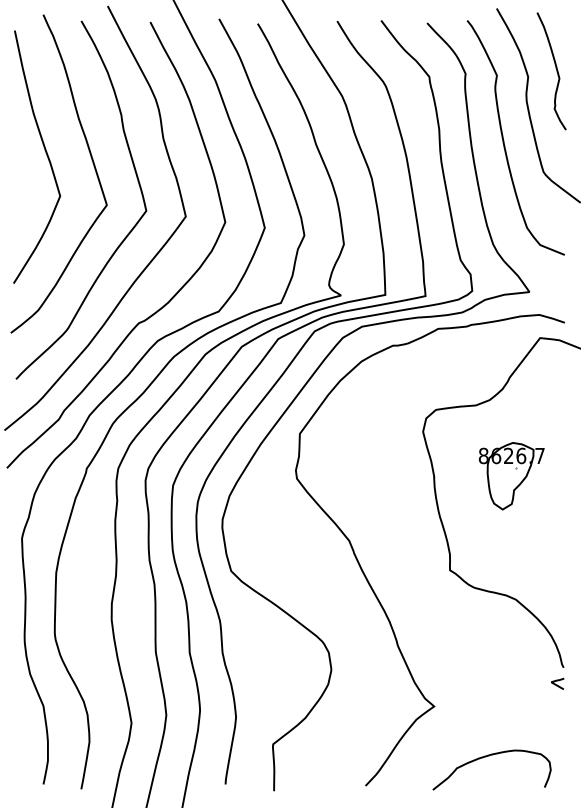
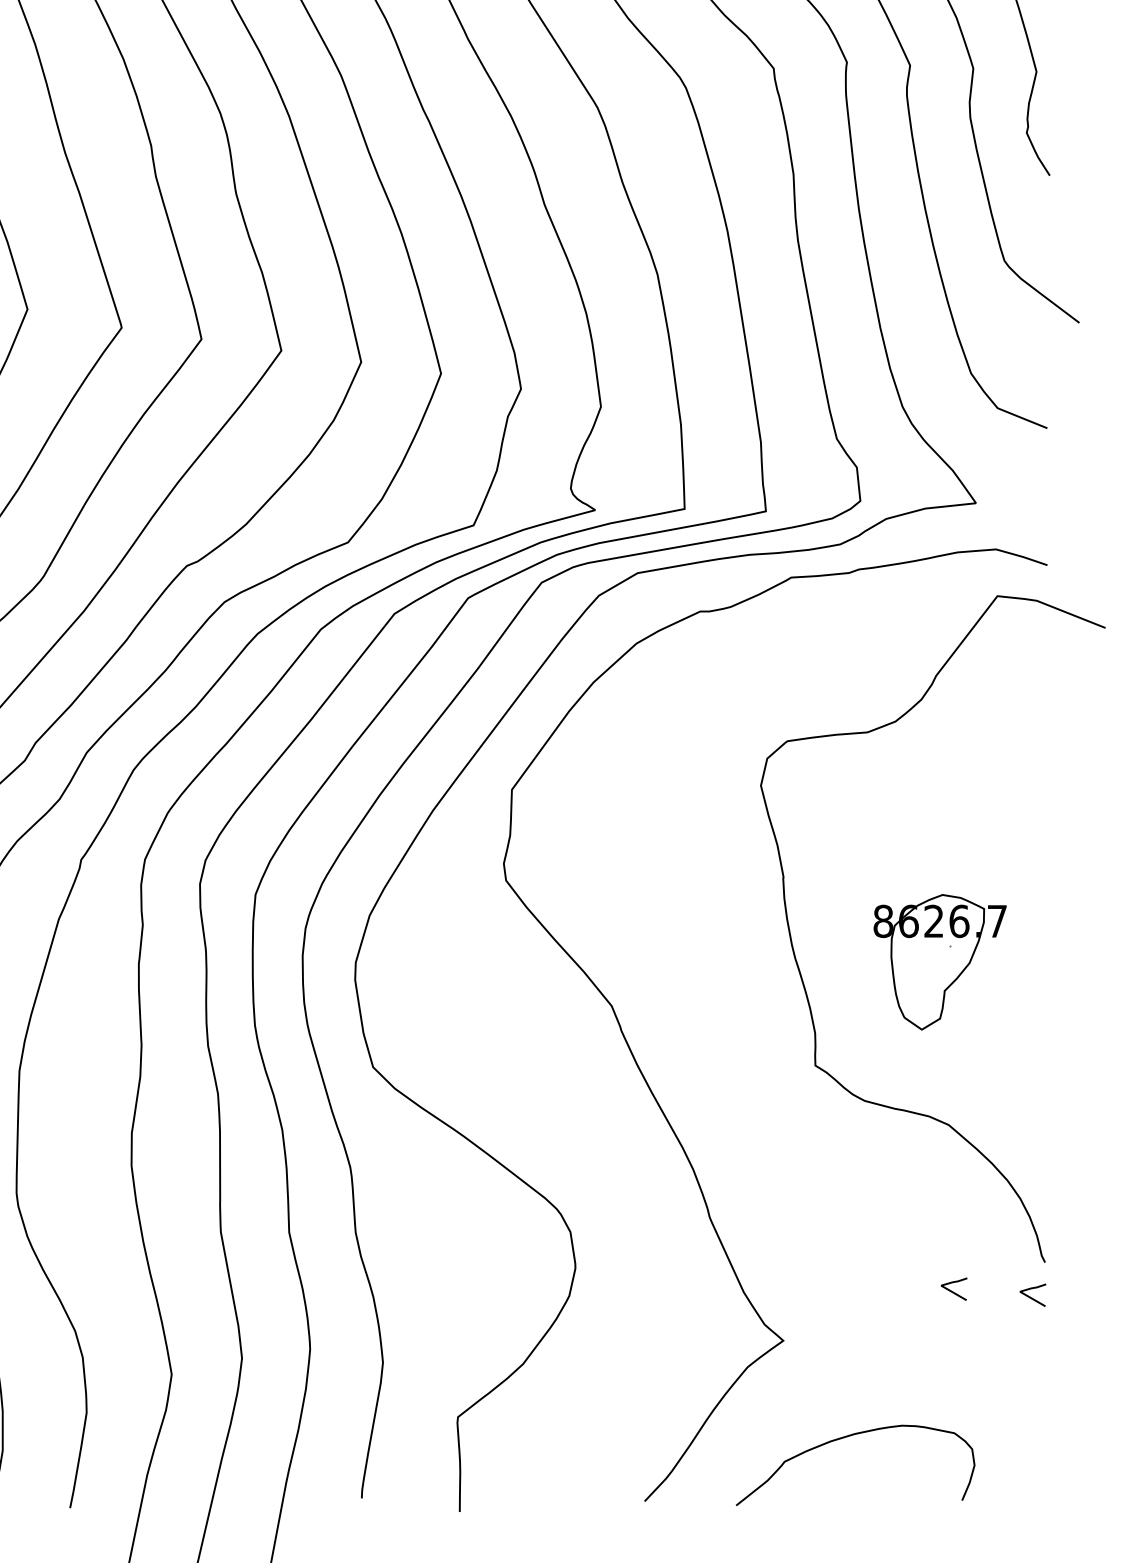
part: (511, 476) -> (939, 962), moved
curve: (518, 681) -> (953, 1290), added
curve: (486, 757) -> (844, 1439), moved

